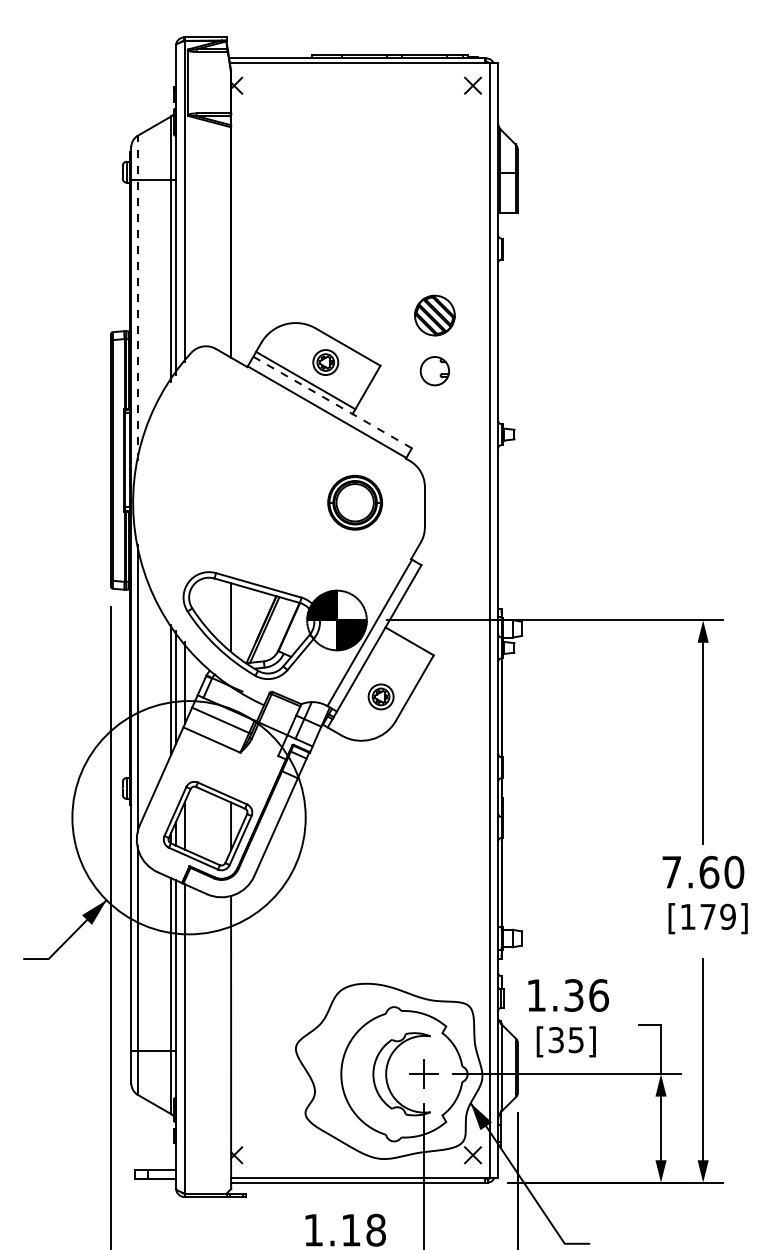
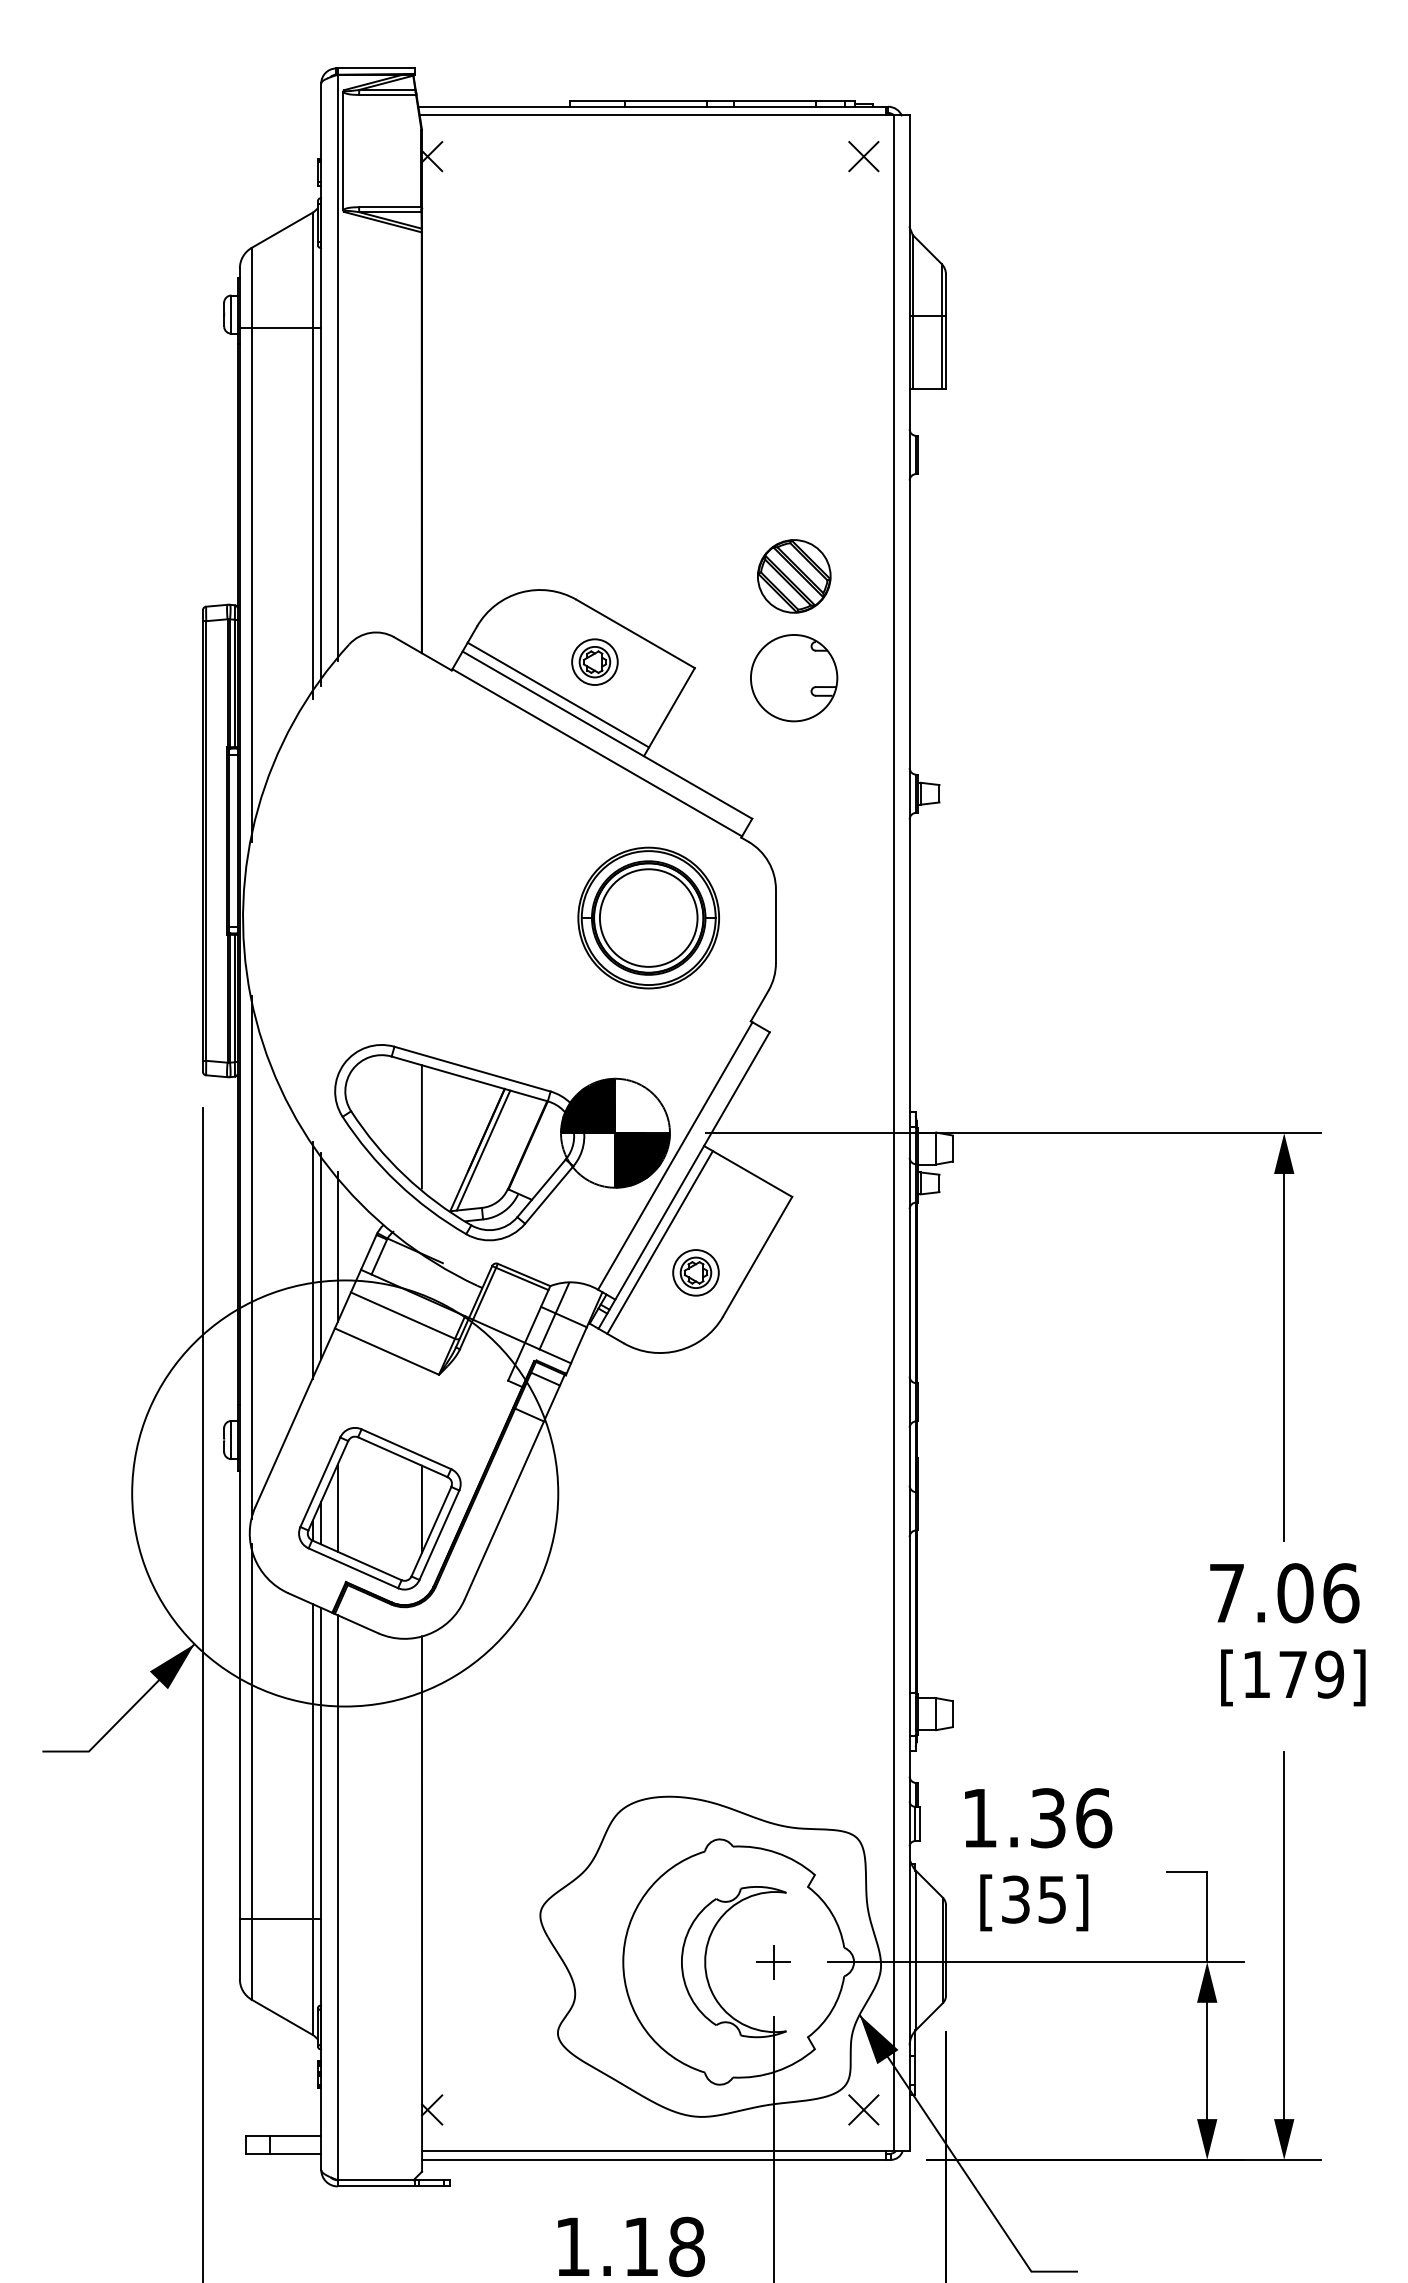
line: (137, 298) -> (251, 545), dashed -> solid
part: (434, 370) -> (793, 676), size x1.67
line: (332, 402) -> (607, 735), dashed -> solid
part: (354, 502) -> (647, 917), size x1.43
line: (361, 680) -> (660, 1242), added
text: (721, 871) -> (1317, 1591), 7.60 -> 7.06
part: (423, 1074) -> (773, 1962), size x0.62

